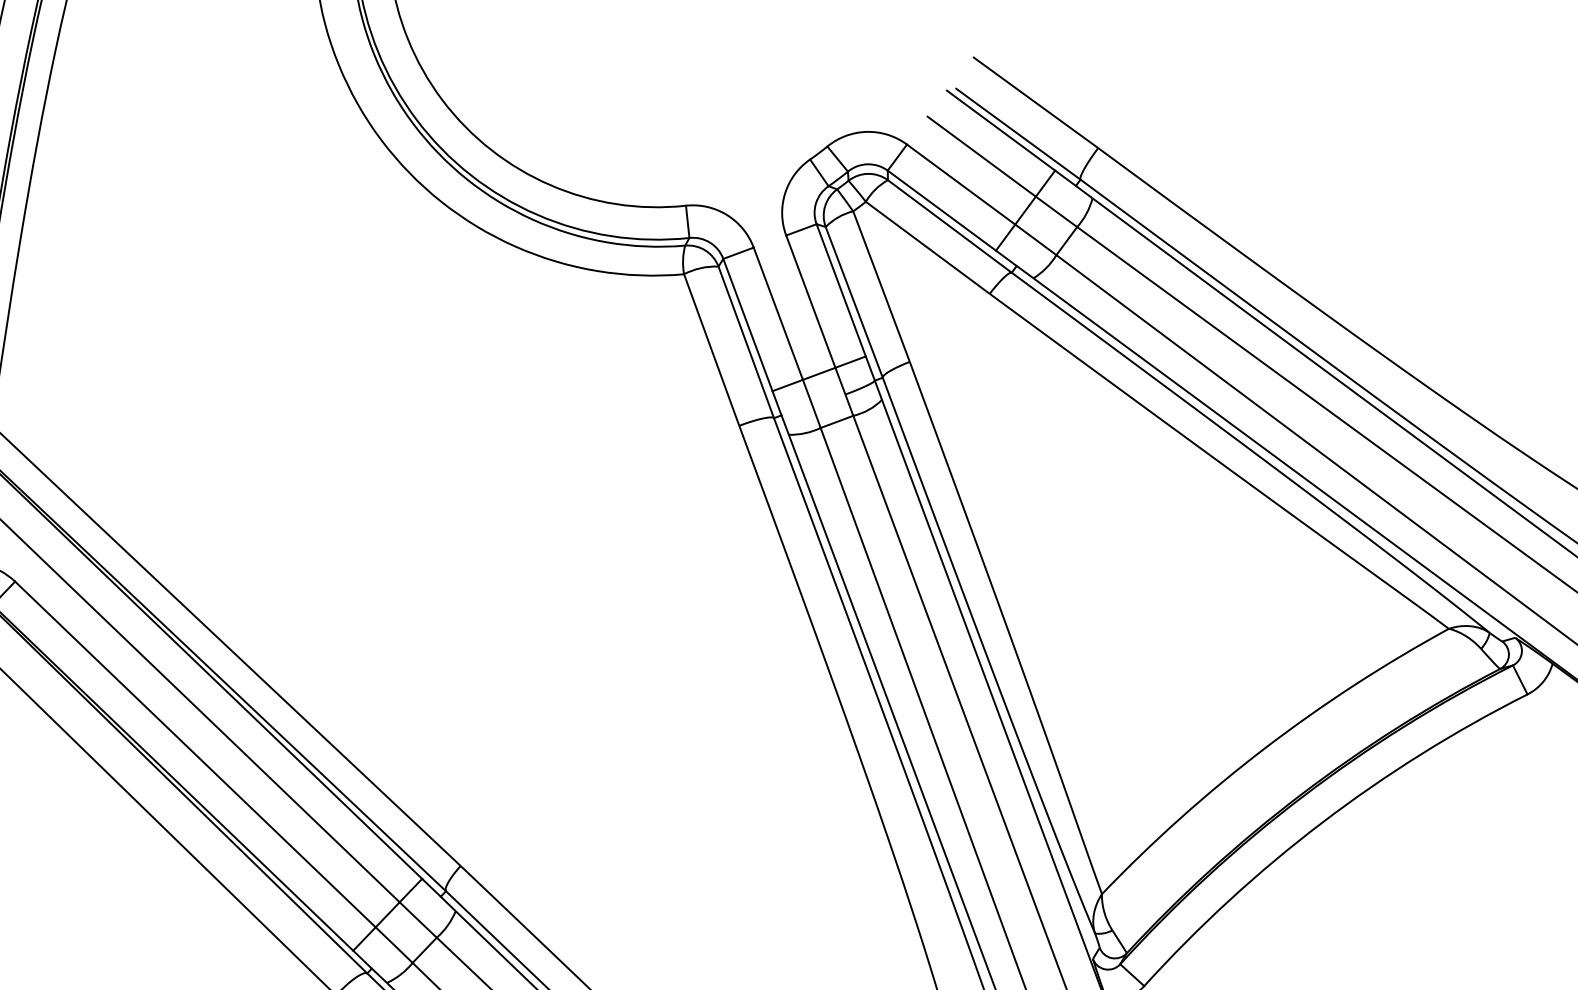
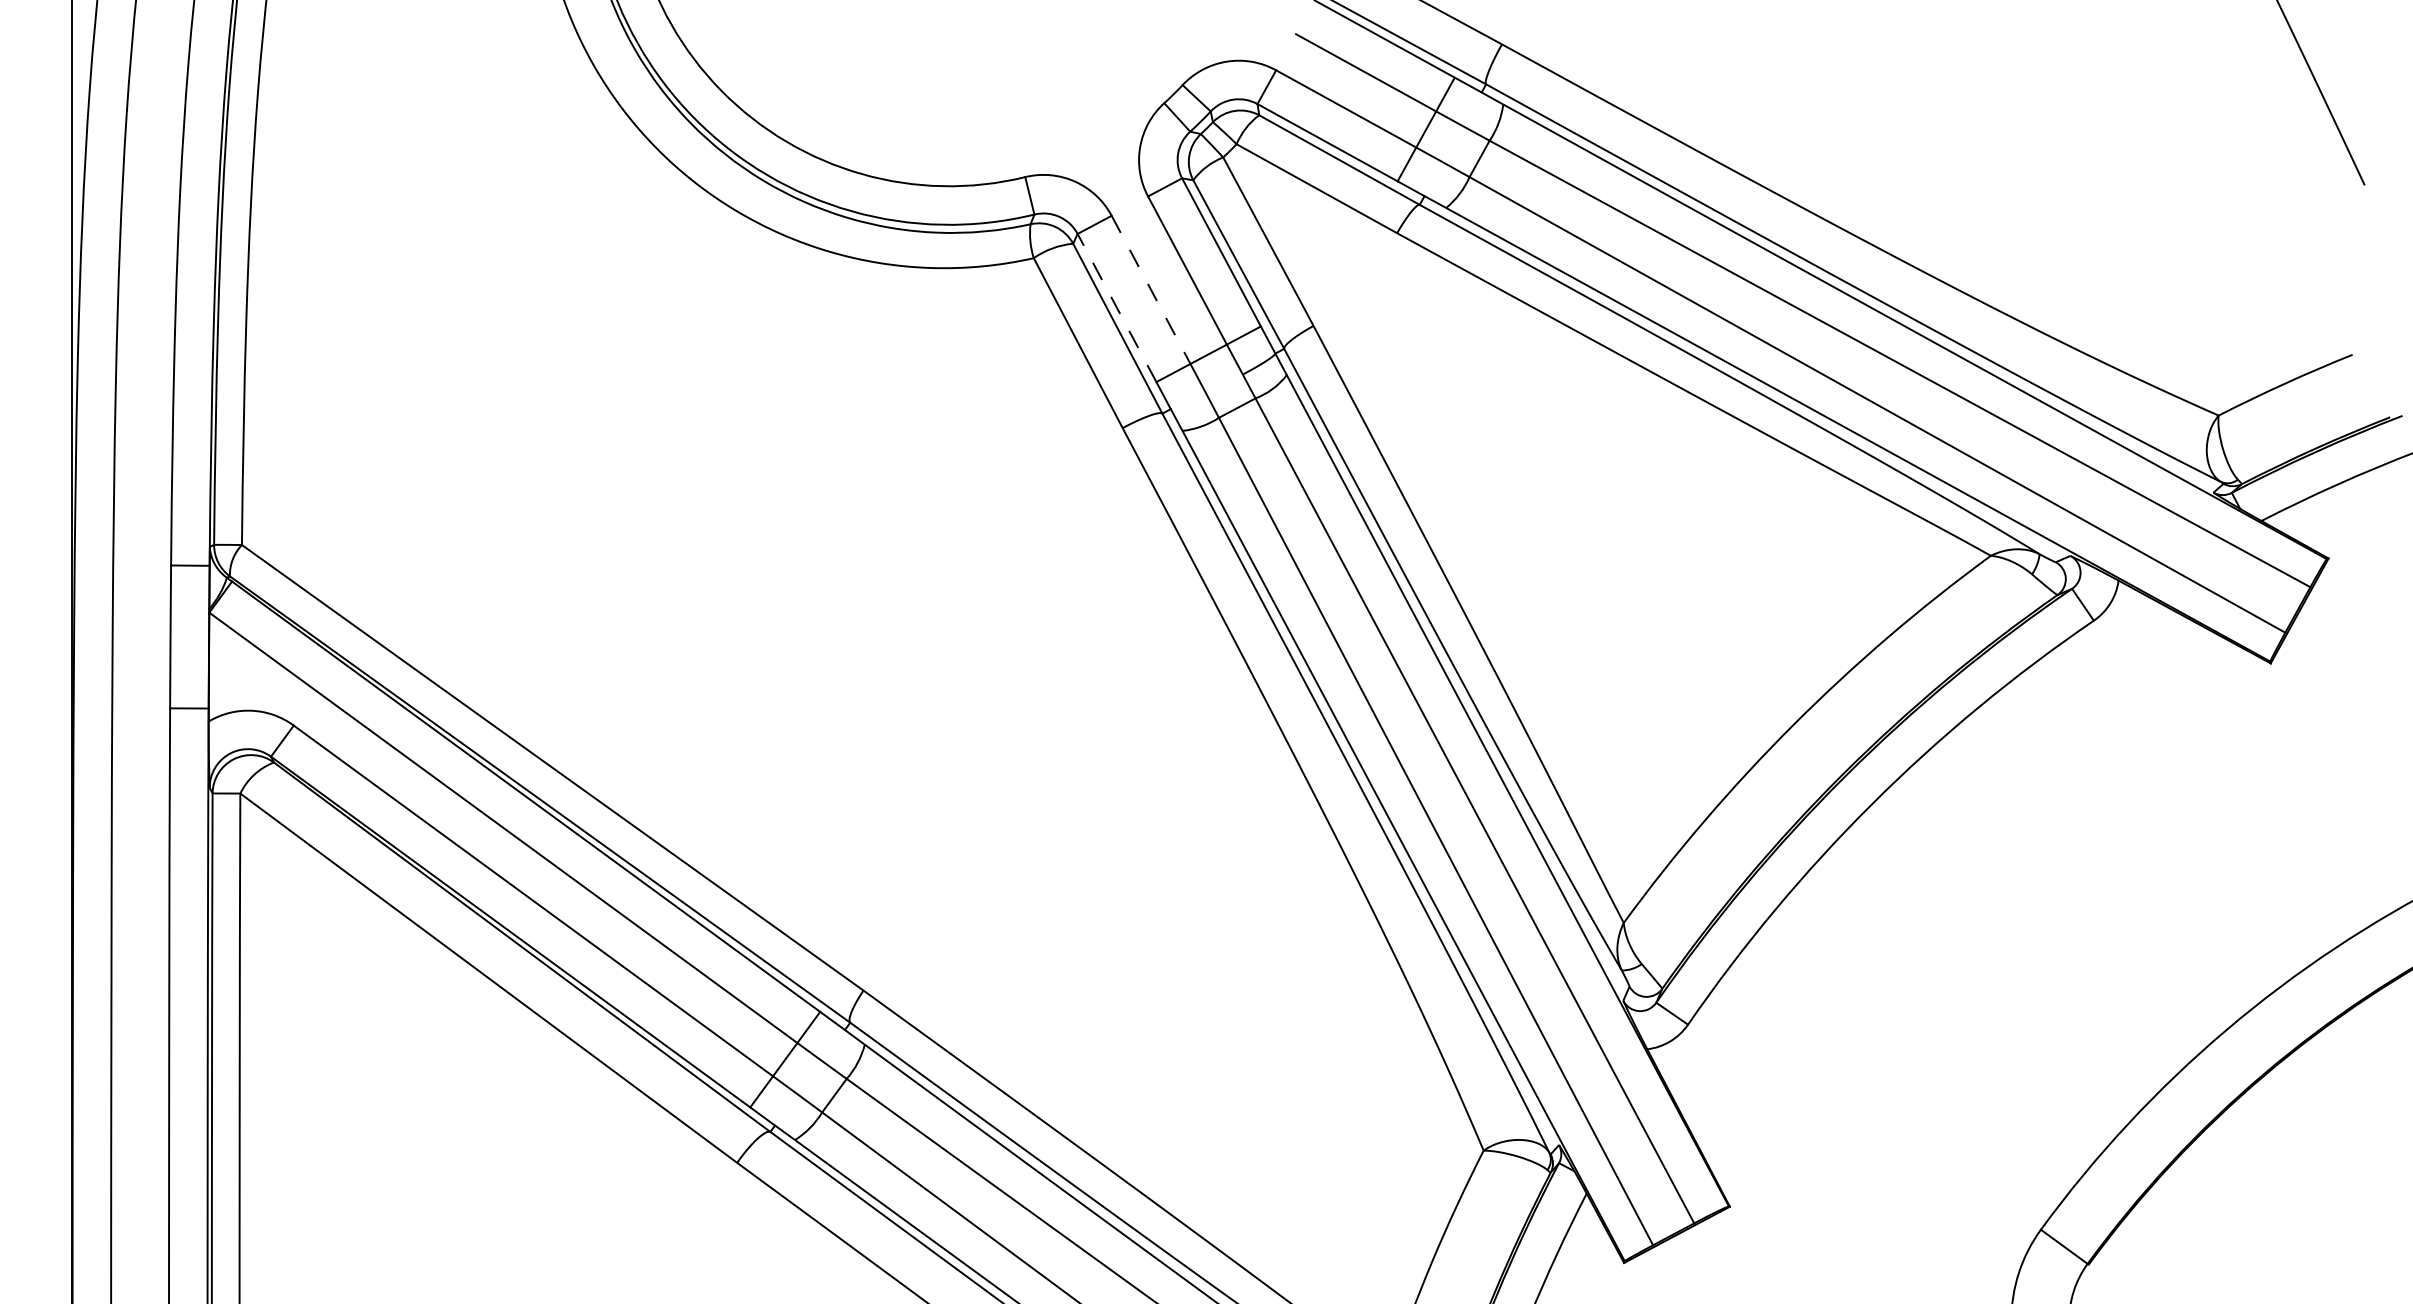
line: (778, 313) -> (1151, 289), solid -> dashed
line: (748, 325) -> (1117, 308), solid -> dashed

